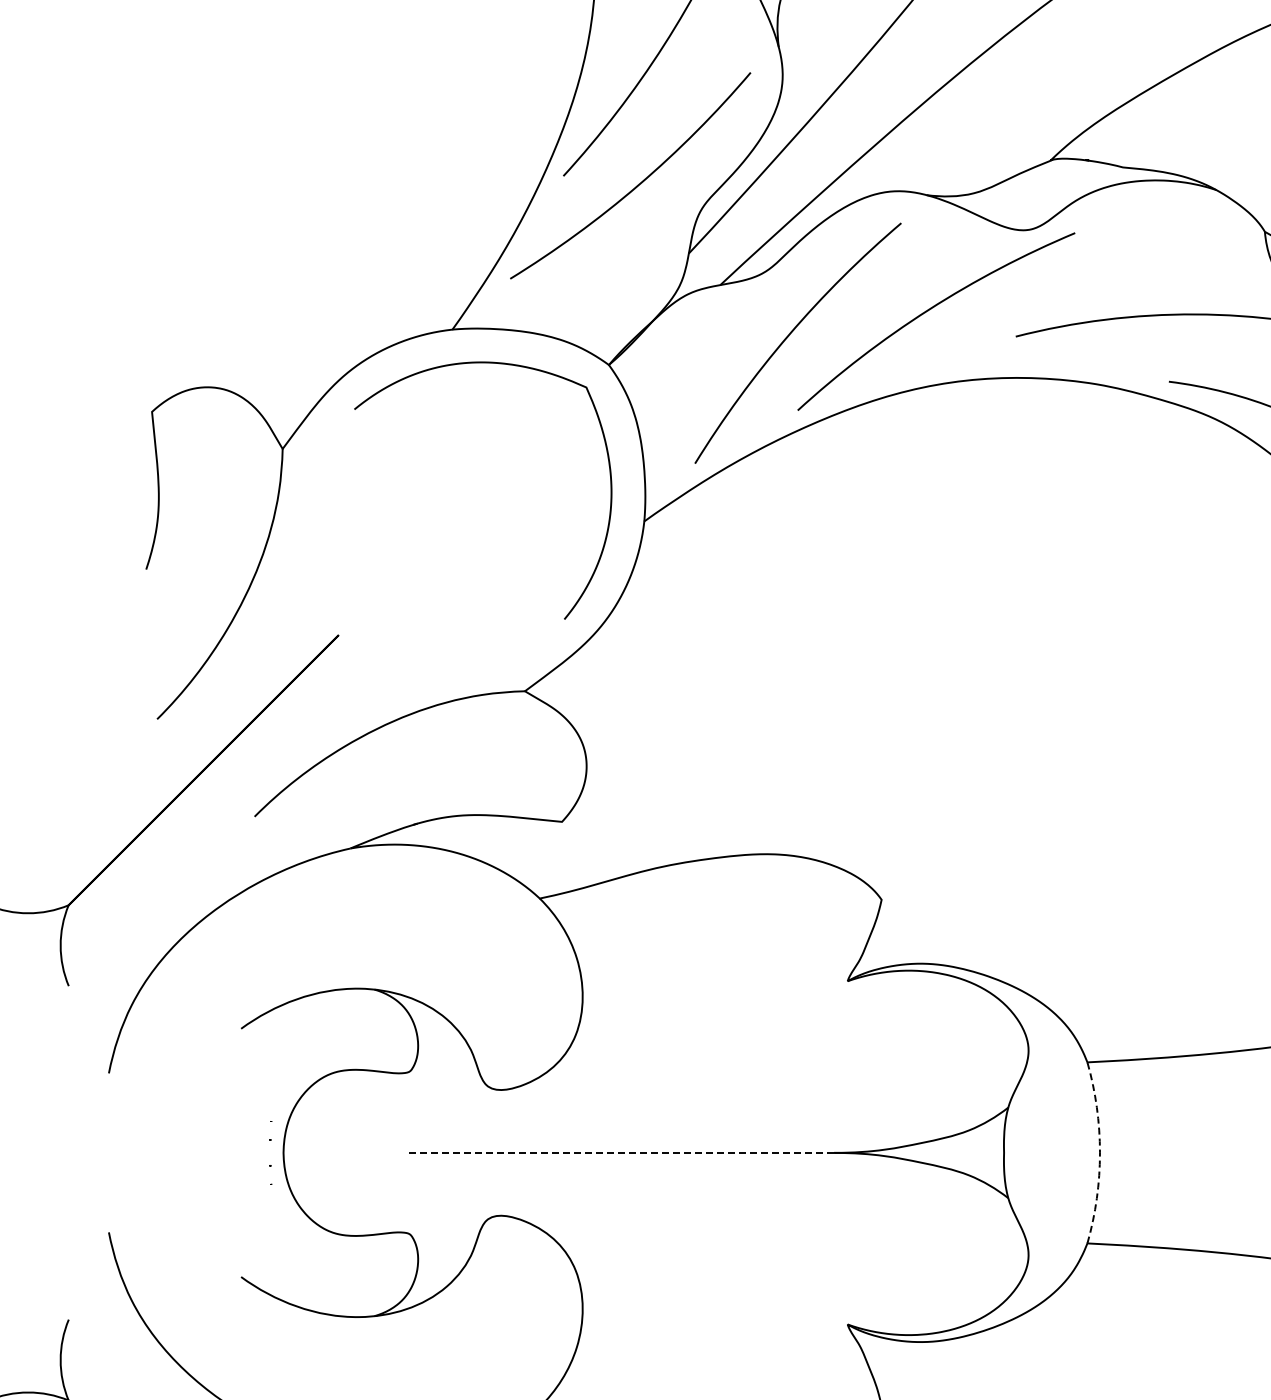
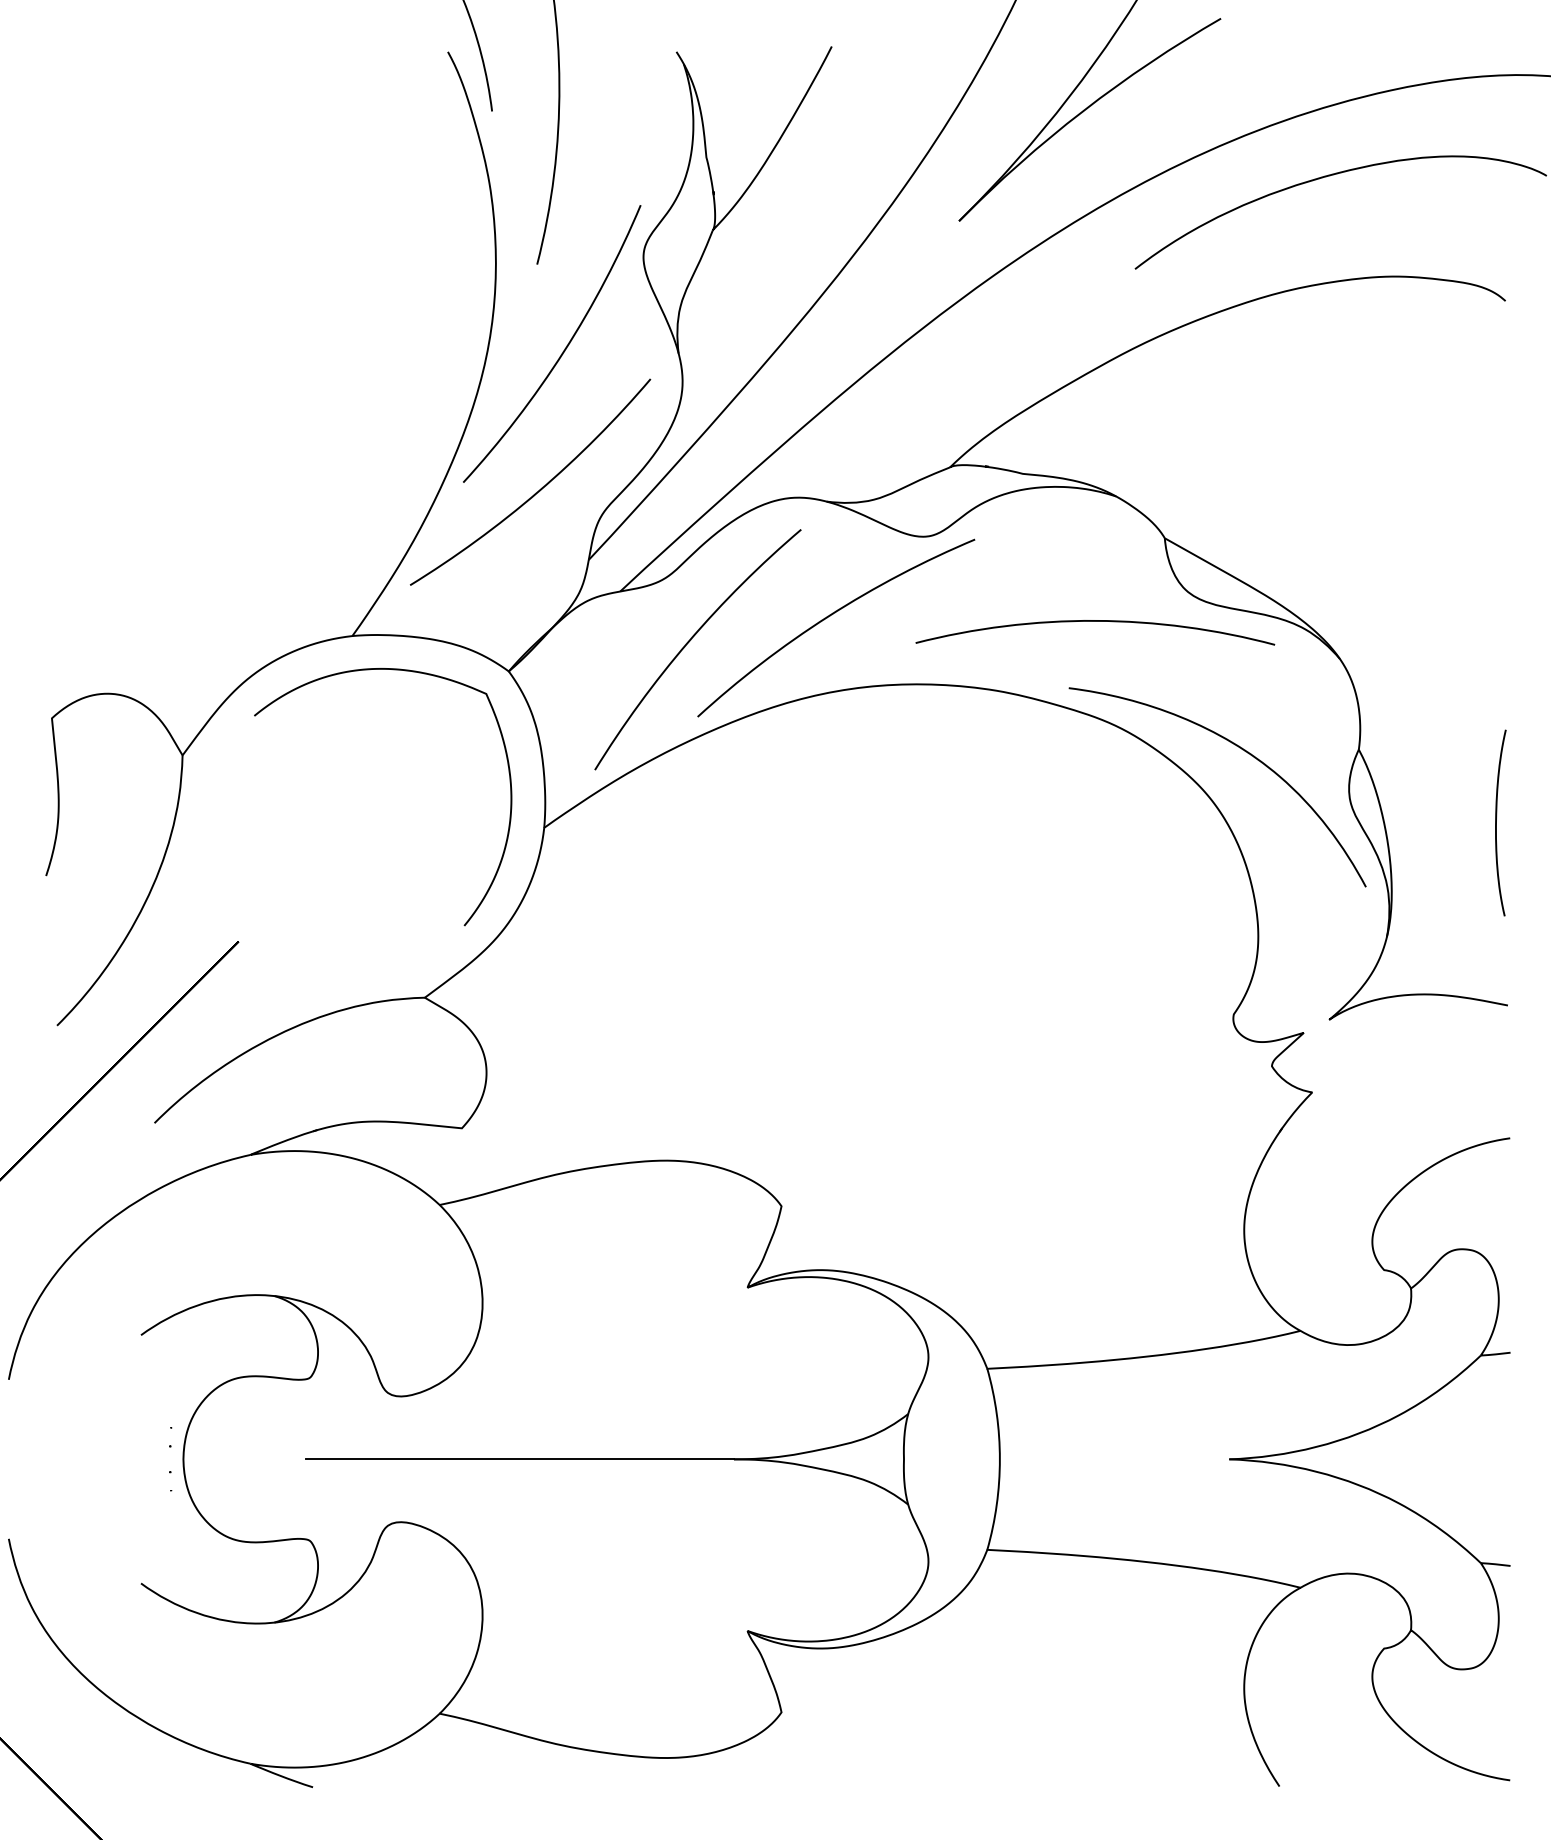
line: (620, 1153) -> (520, 1459), dashed -> solid
arc: (1099, 1153) -> (999, 1459), dashed -> solid

